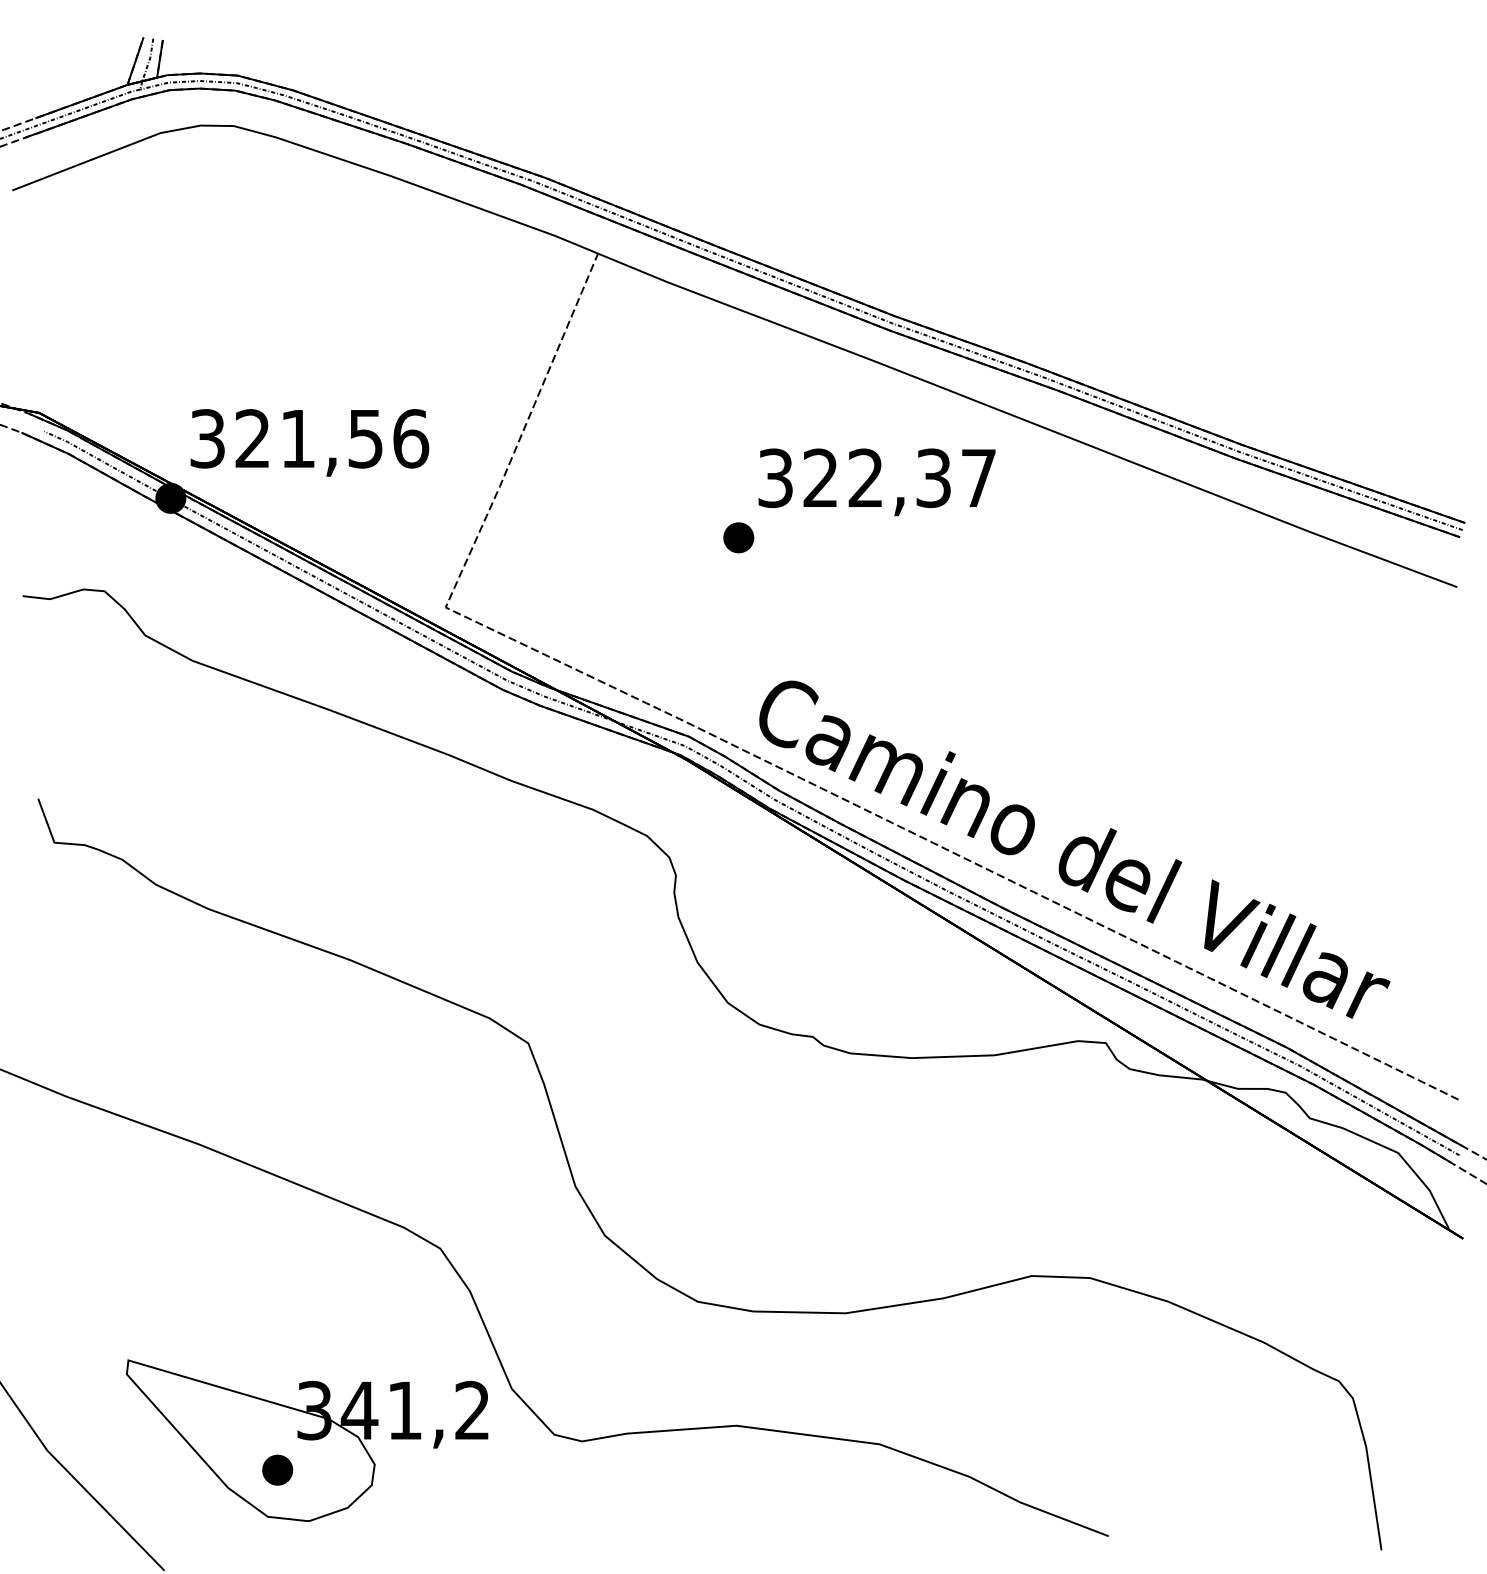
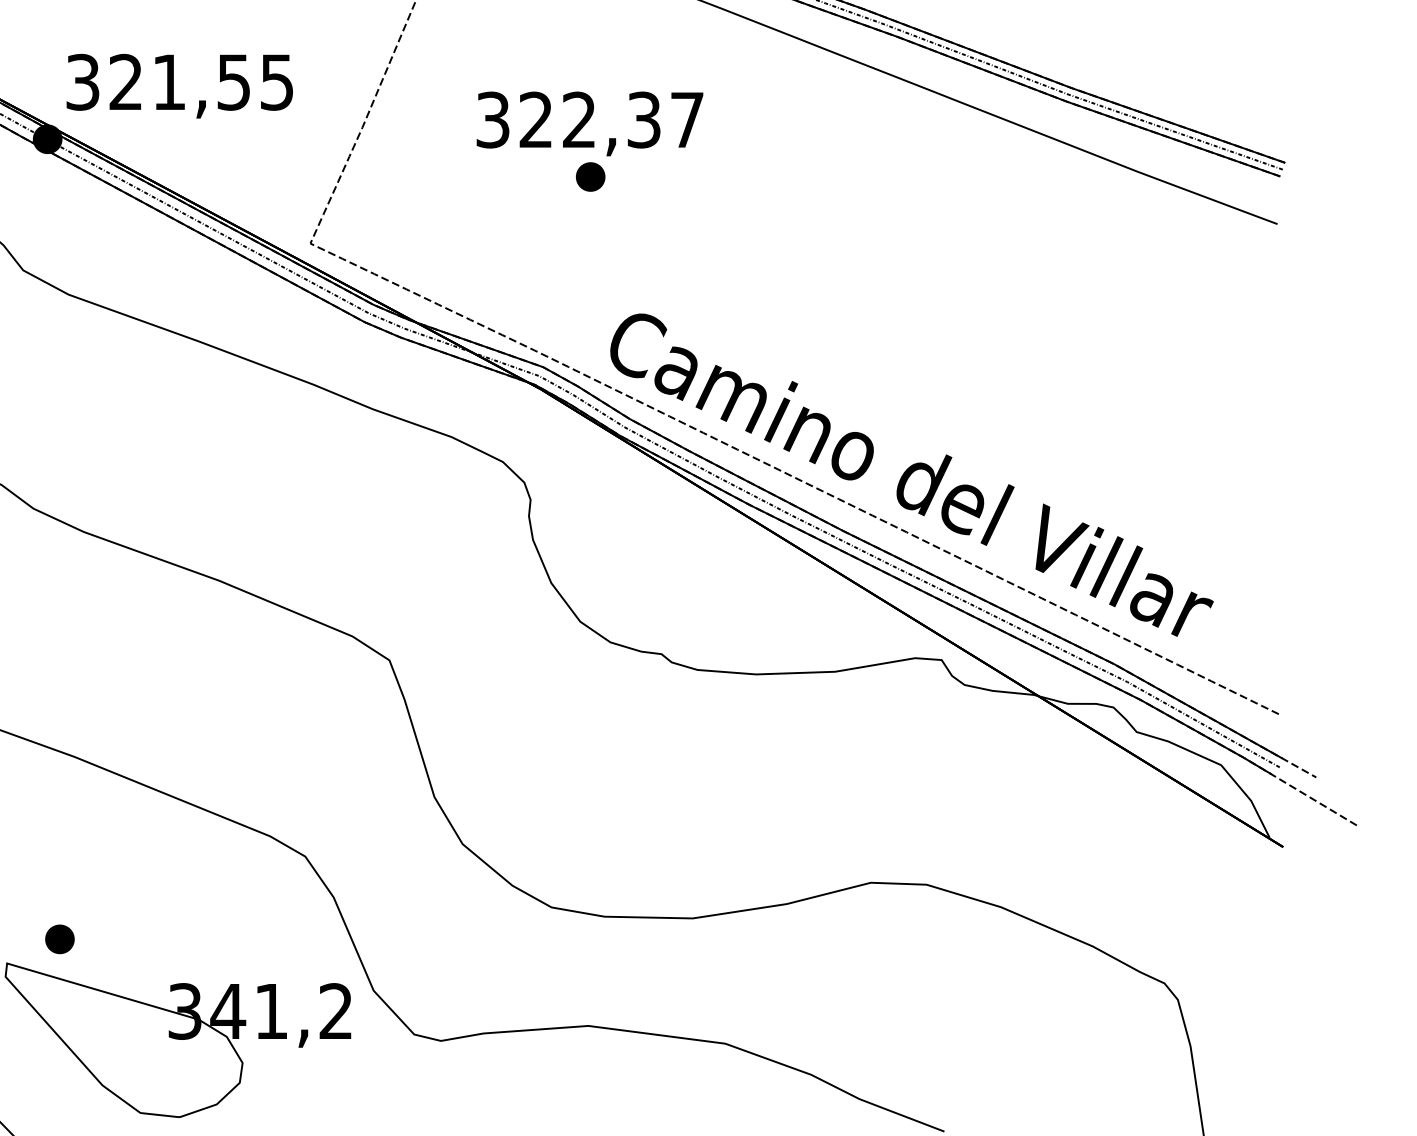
text: (411, 438) -> (277, 82), 321,56 -> 321,55
text: (876, 482) -> (589, 124), moved
part: (277, 1469) -> (59, 938), moved

